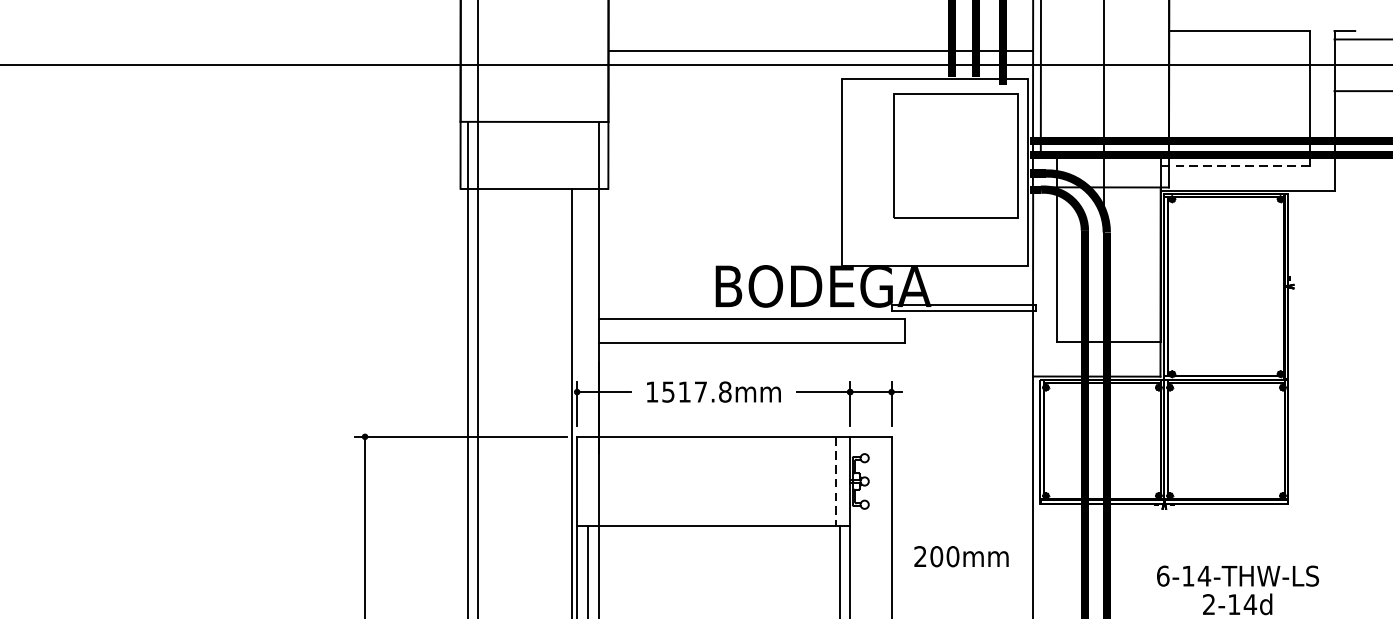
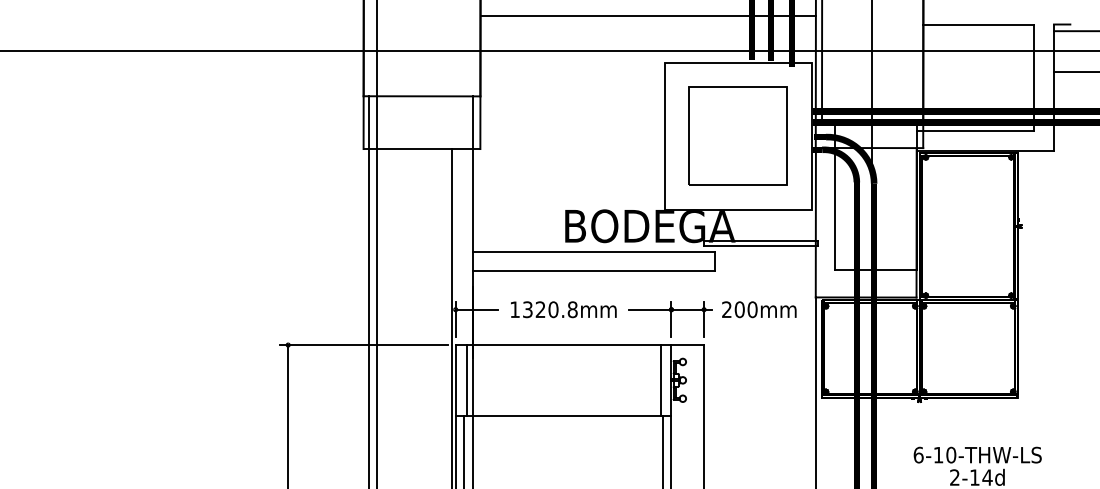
line: (819, 51) -> (647, 16), moved
part: (955, 155) -> (737, 135), moved
line: (1235, 166) -> (975, 131), dashed -> solid
text: (684, 391) -> (540, 309), 1517.8mm -> 1320.8mm
line: (590, 481) -> (466, 380), added
line: (836, 481) -> (660, 380), dashed -> solid
text: (961, 556) -> (759, 309), moved
text: (1204, 575) -> (951, 454), 6-14-THW-LS -> 6-10-THW-LS

